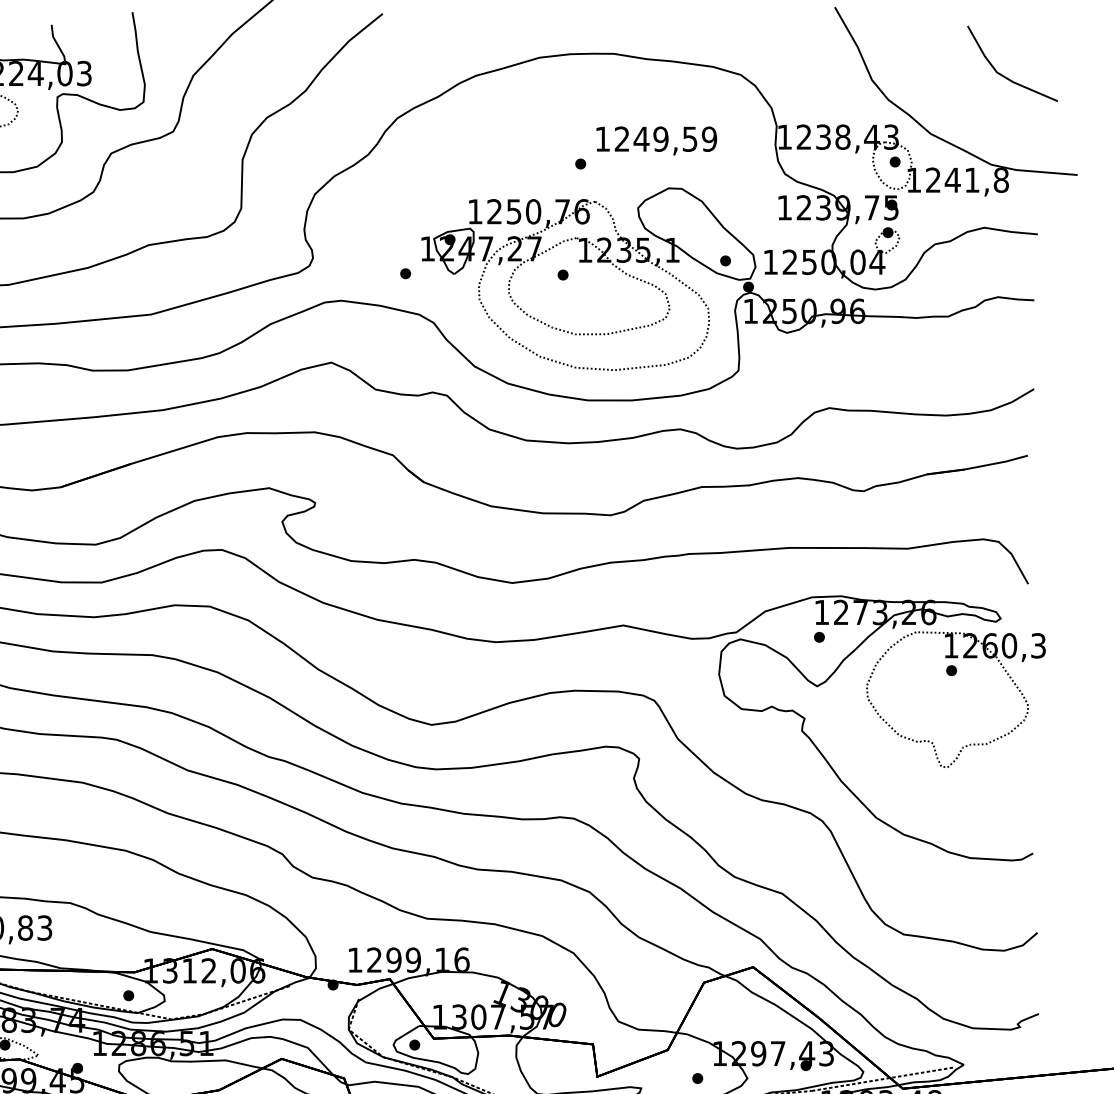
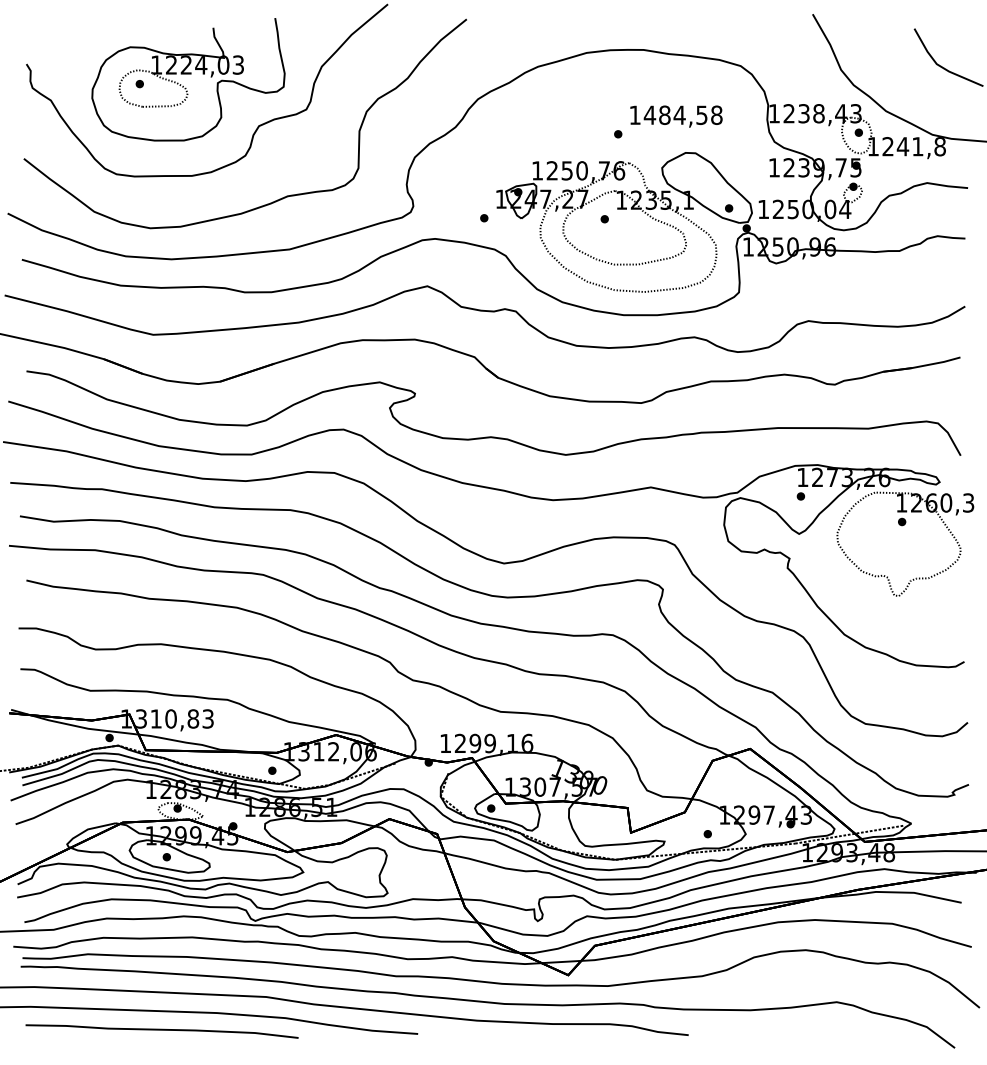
text: (664, 139) -> (682, 115), 1249,59 -> 1484,58

